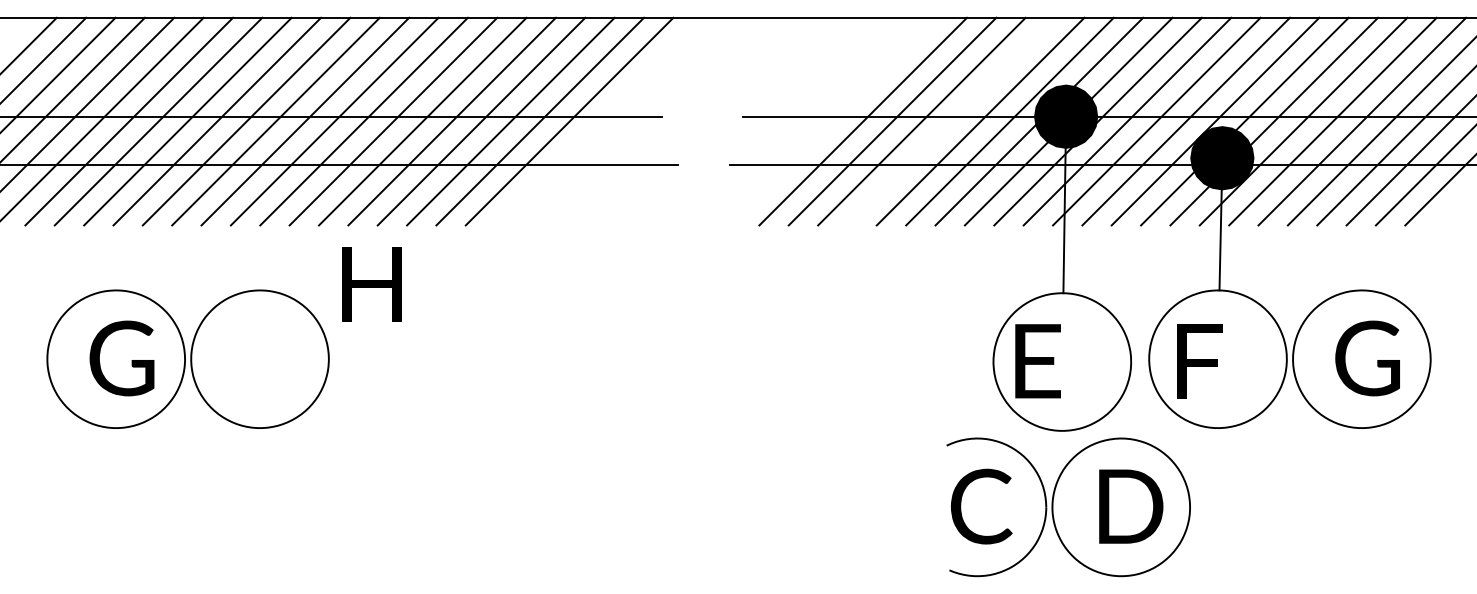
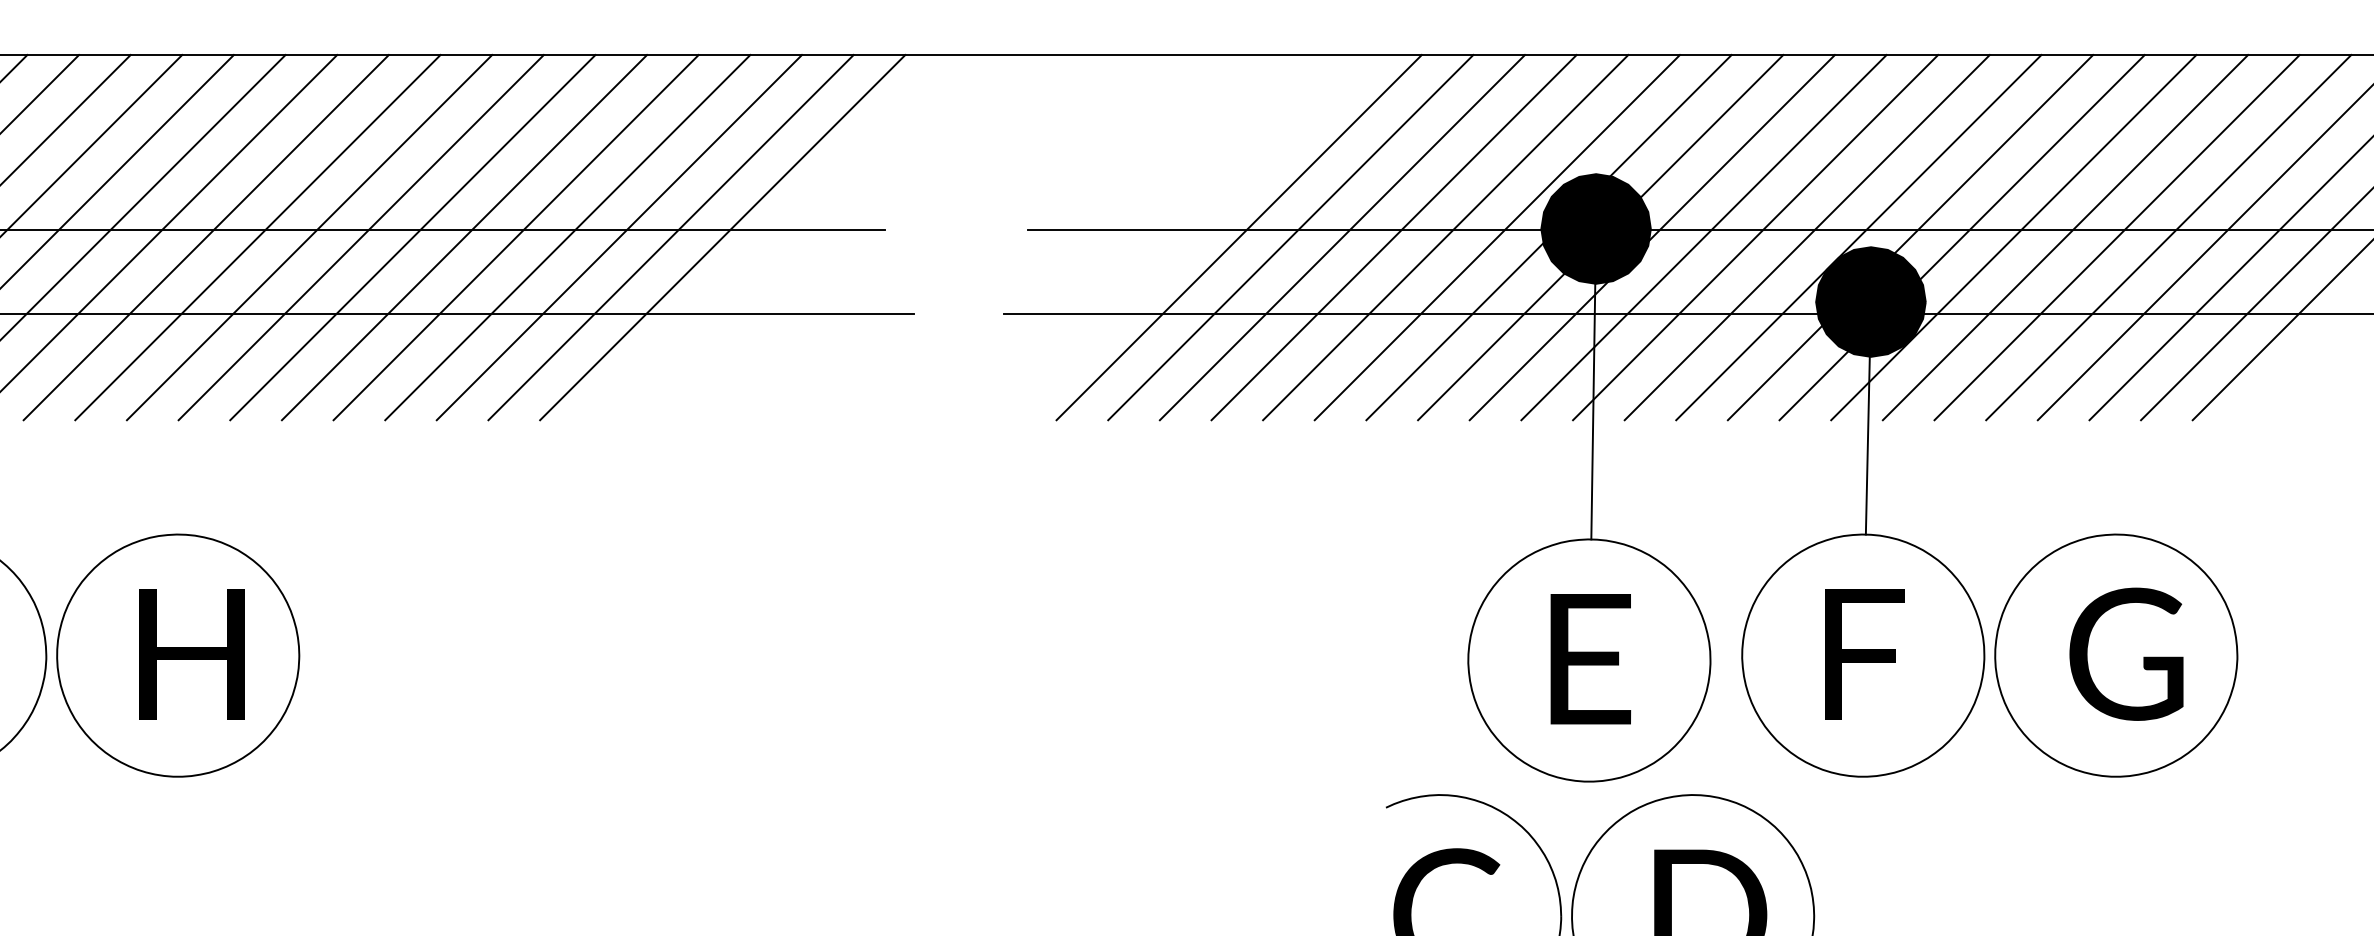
line: (951, 121) -> (1394, 237), added
text: (371, 284) -> (191, 654), moved
text: (1037, 361) -> (1589, 659), moved
text: (1199, 361) -> (1864, 654), moved

